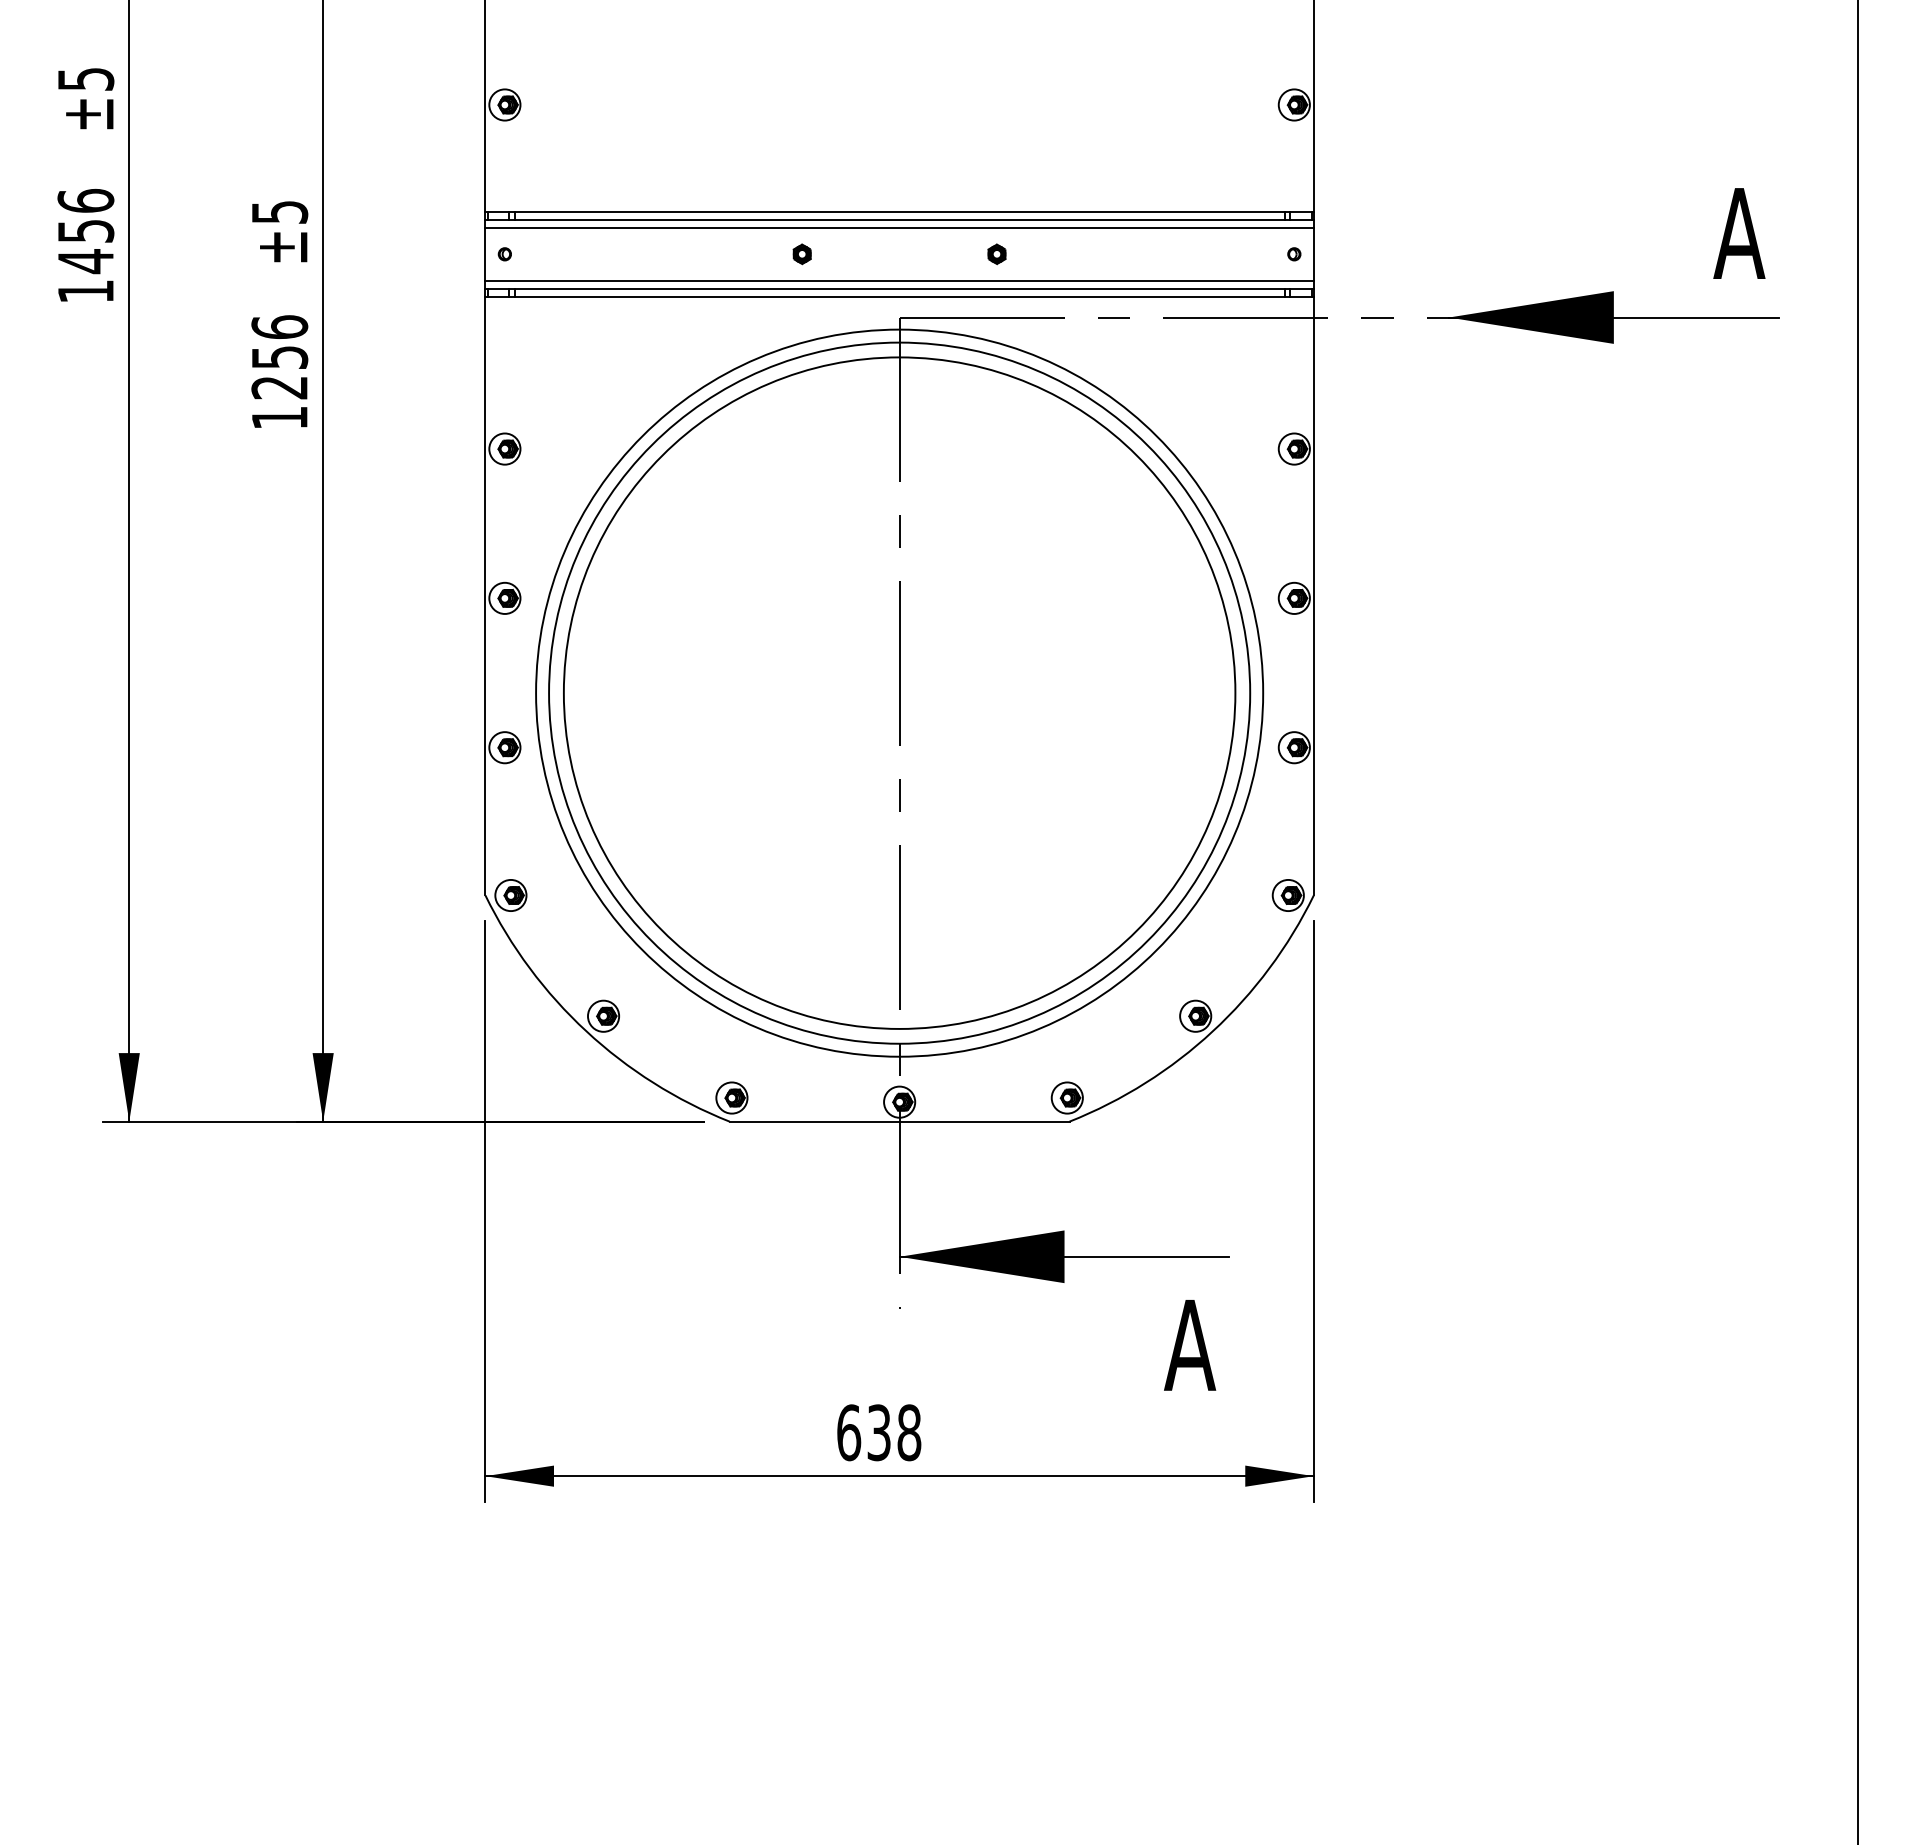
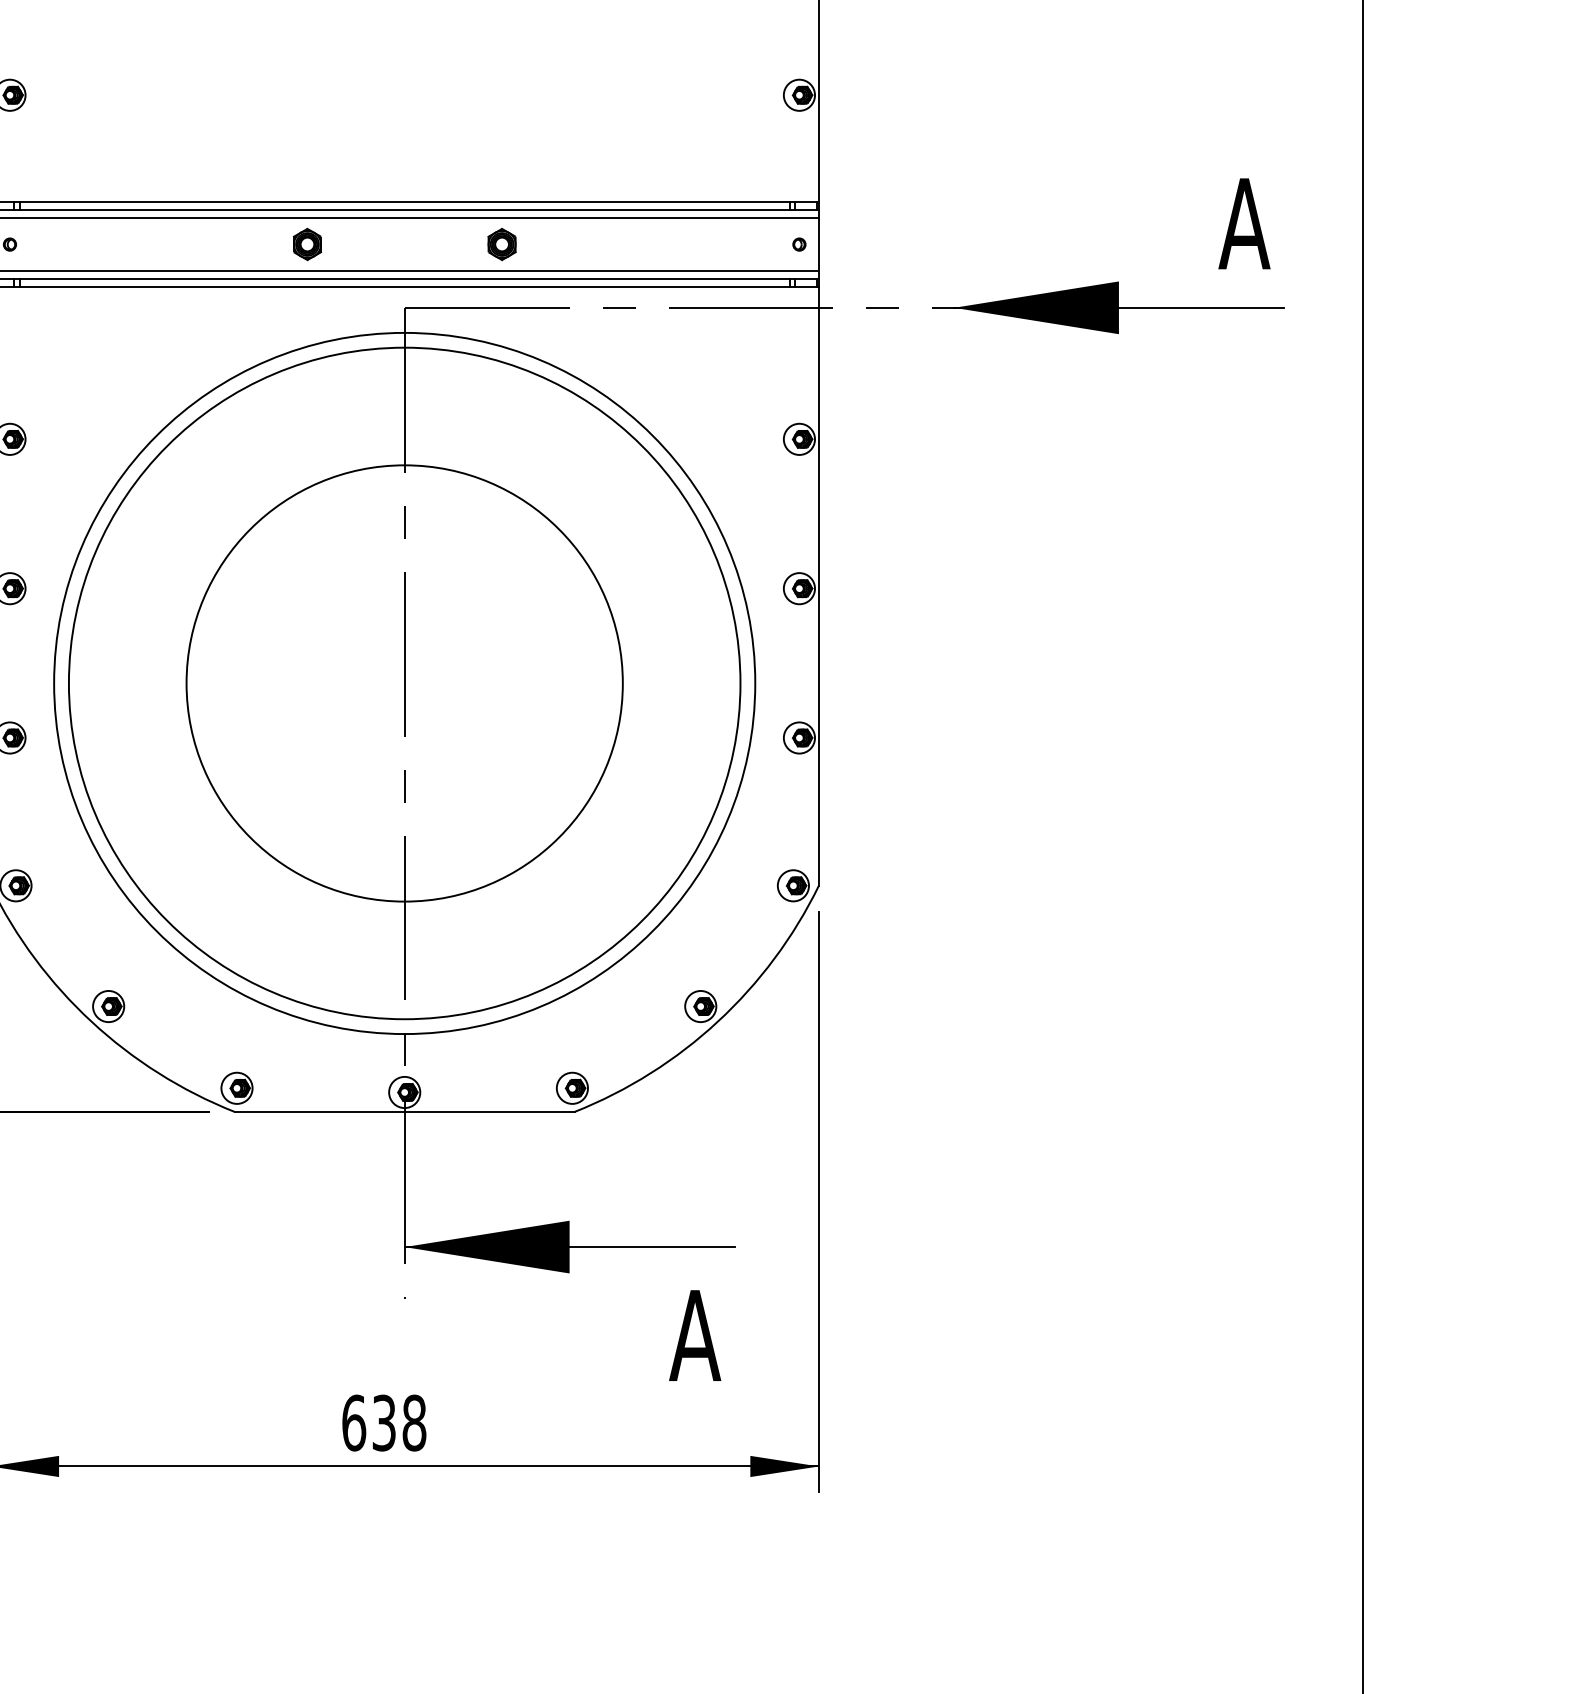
part: (801, 254) -> (306, 244), size x1.6
part: (996, 254) -> (501, 244), size x1.6
circle: (899, 692) -> (404, 682), size x0.6

